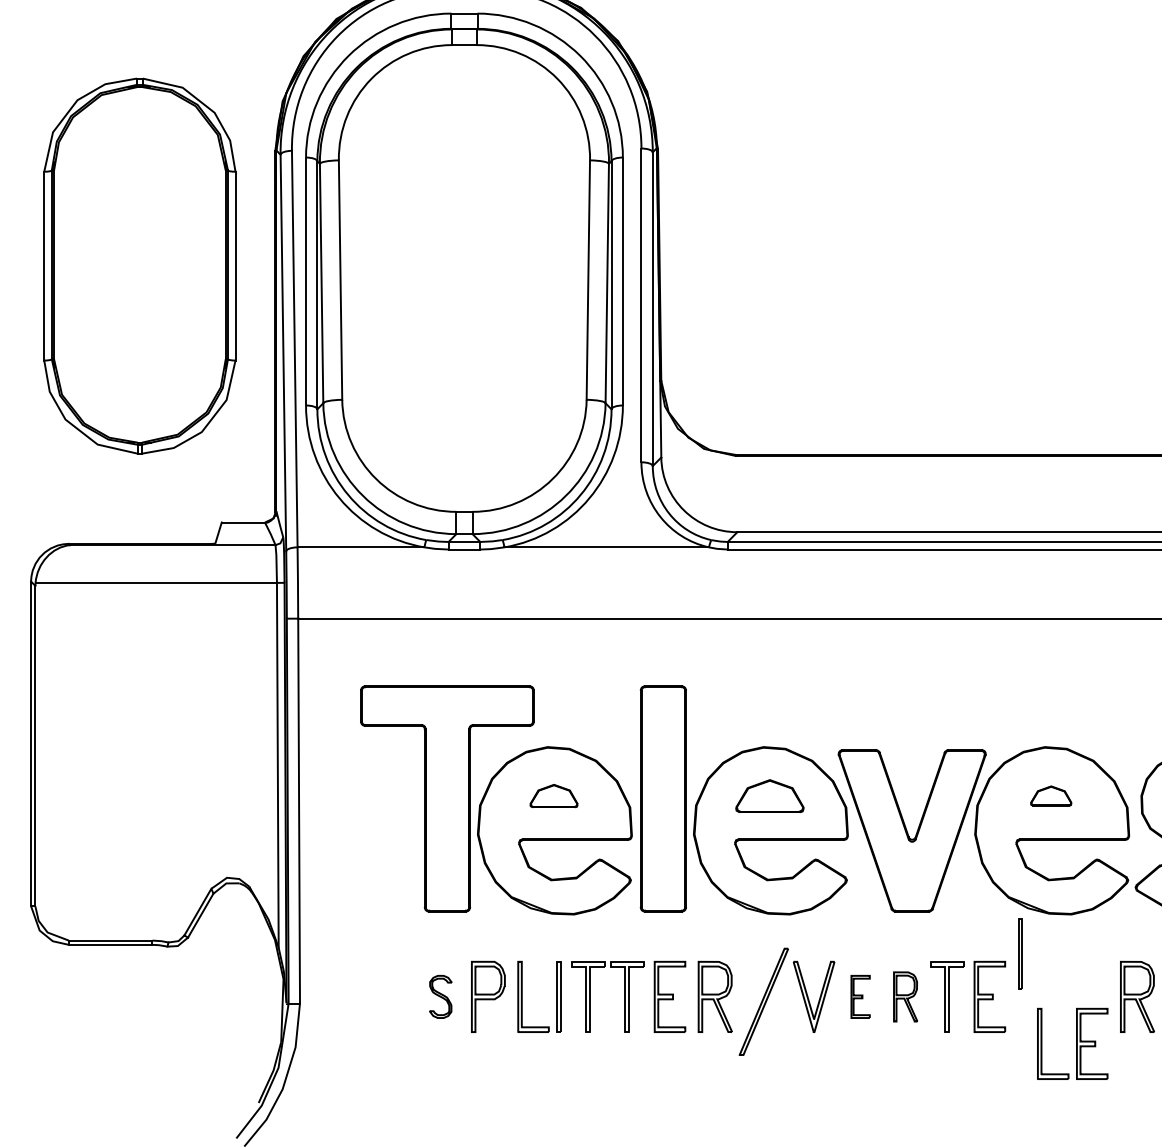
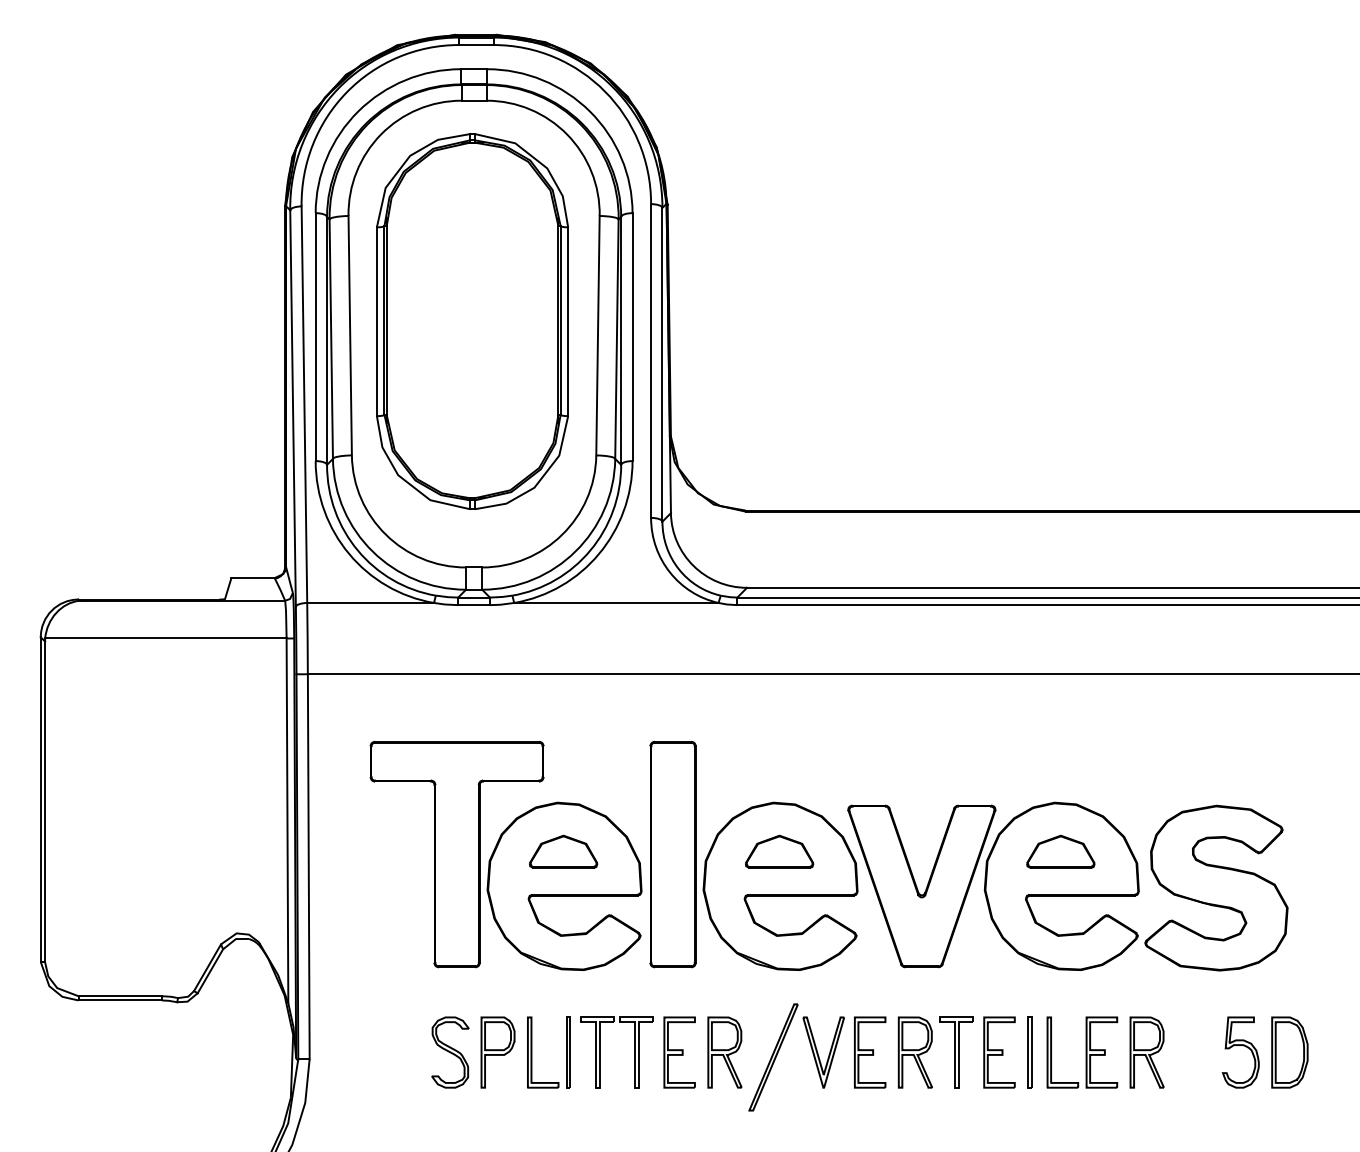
part: (139, 265) -> (472, 321), moved
part: (553, 795) -> (563, 851), size x1.43
part: (1050, 795) -> (1060, 851), size x1.67
part: (1019, 953) -> (1029, 1052), moved
part: (440, 996) -> (450, 1052), size x1.67
part: (860, 996) -> (870, 1052), size x1.67
part: (904, 996) -> (914, 1052), size x1.43
part: (1072, 1043) -> (1082, 1052), moved

